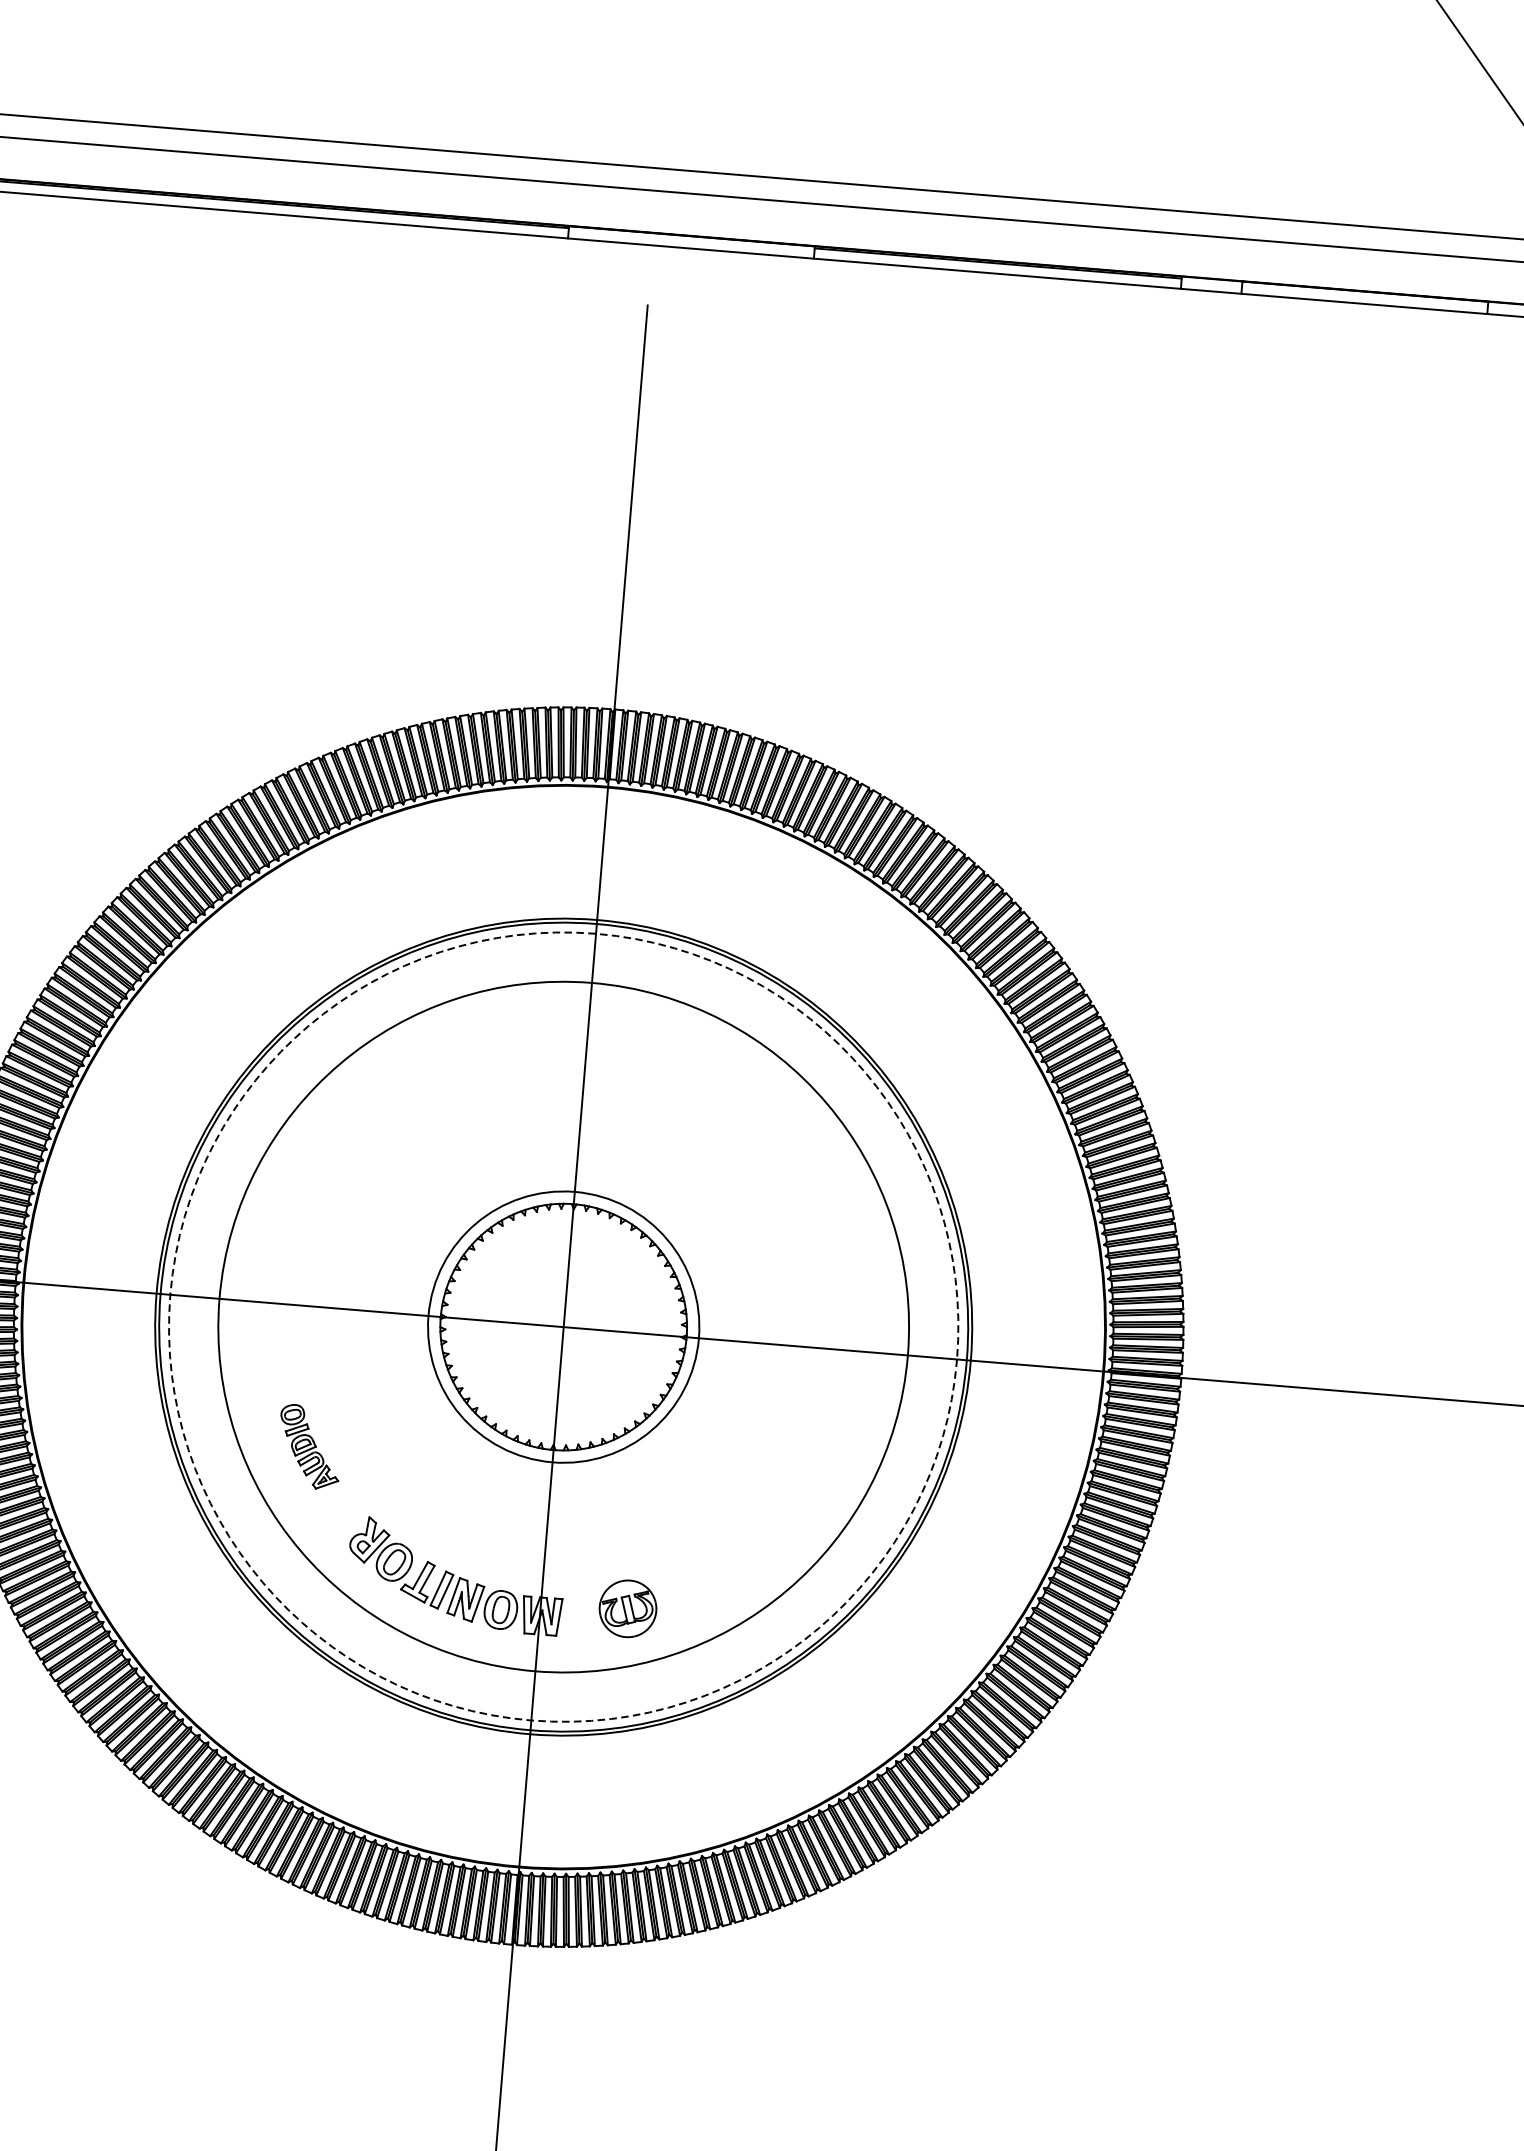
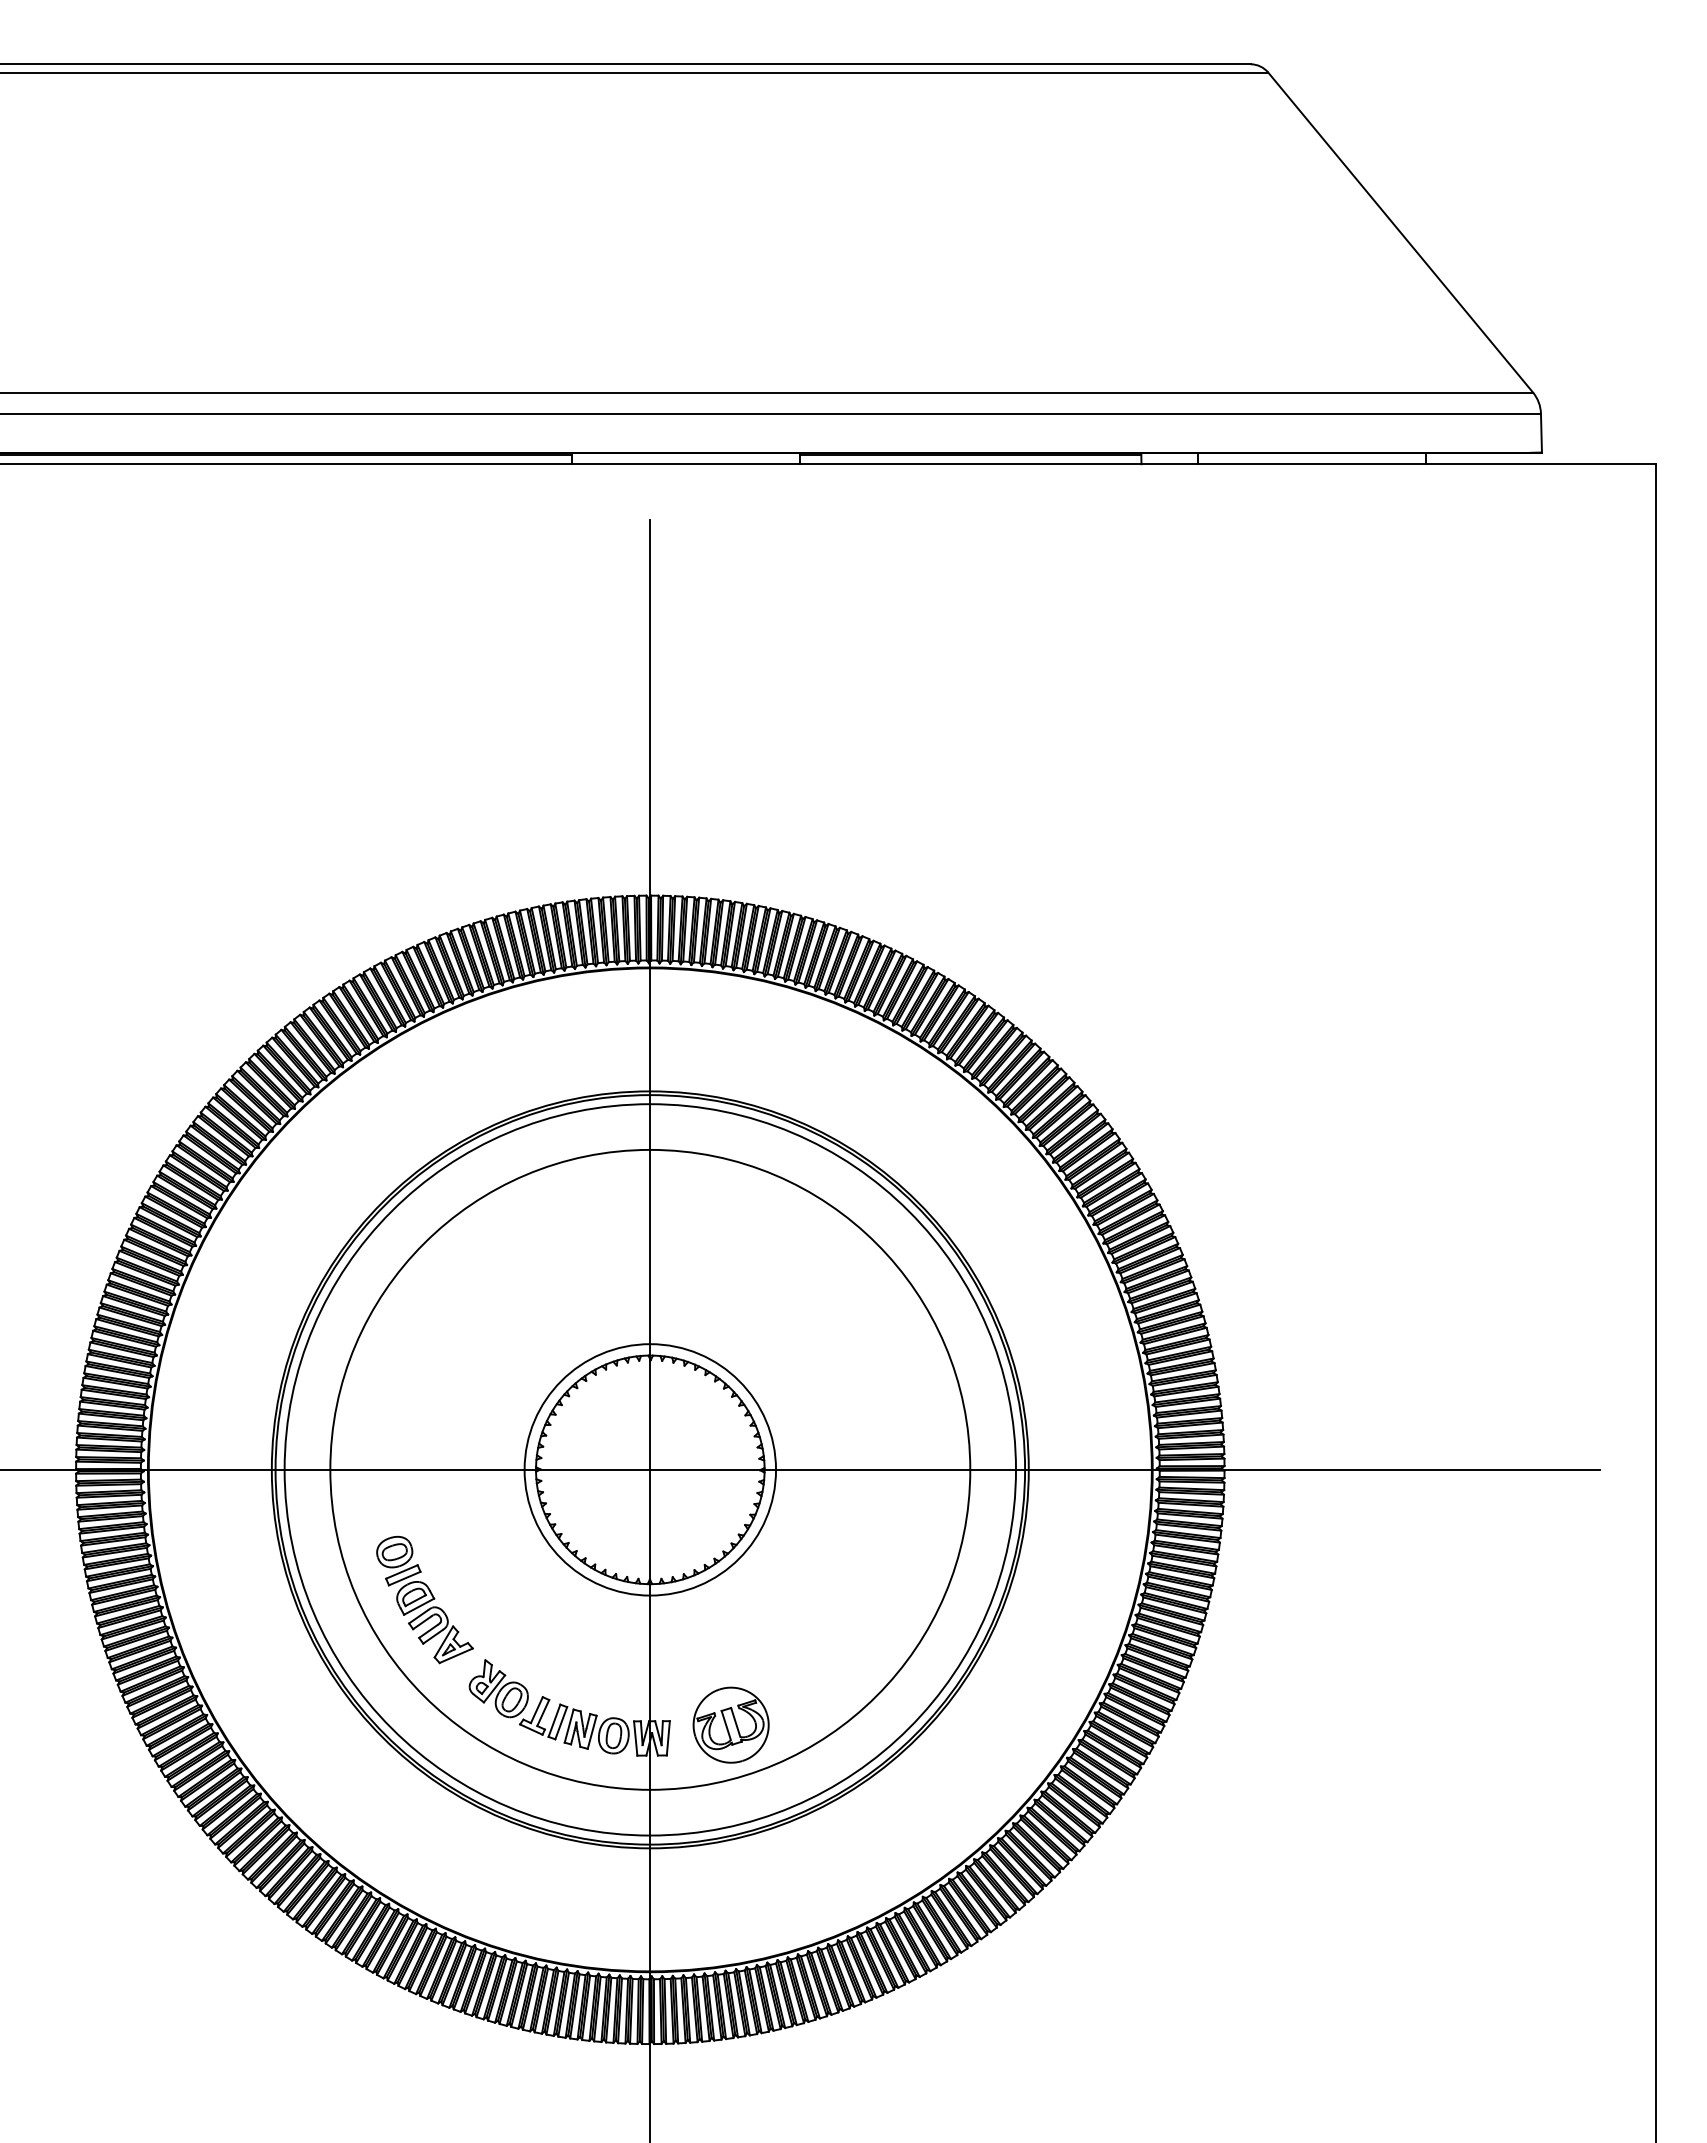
circle: (563, 1326) -> (650, 1469), dashed -> solid
part: (309, 1446) -> (424, 1599), size x1.67
part: (627, 1608) -> (730, 1724), size x1.43

